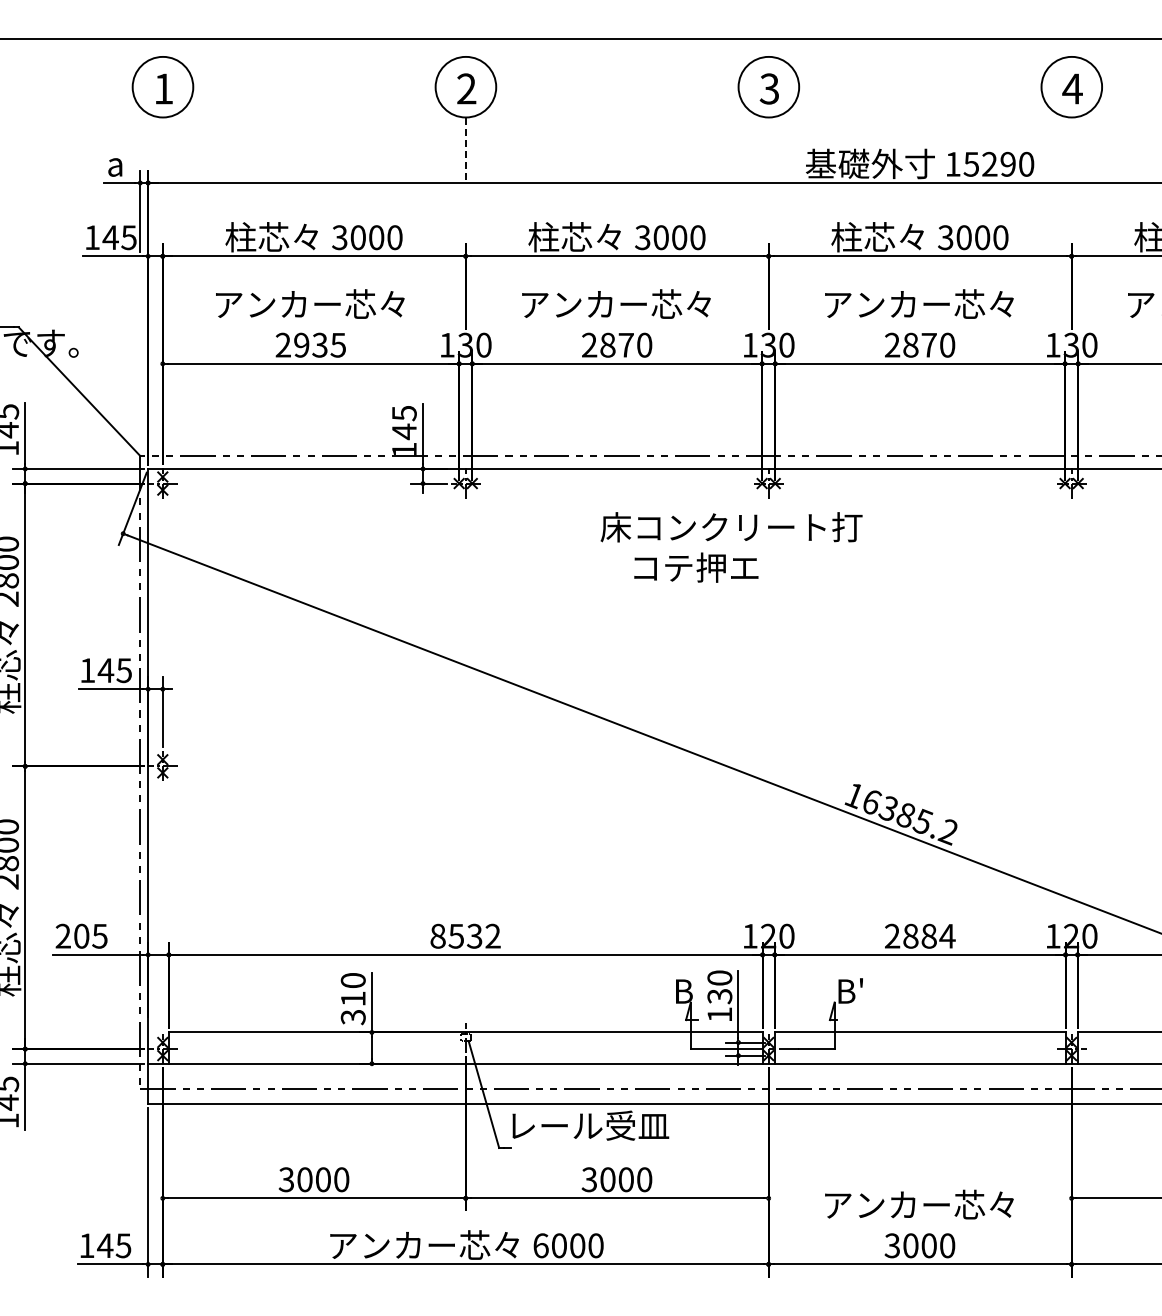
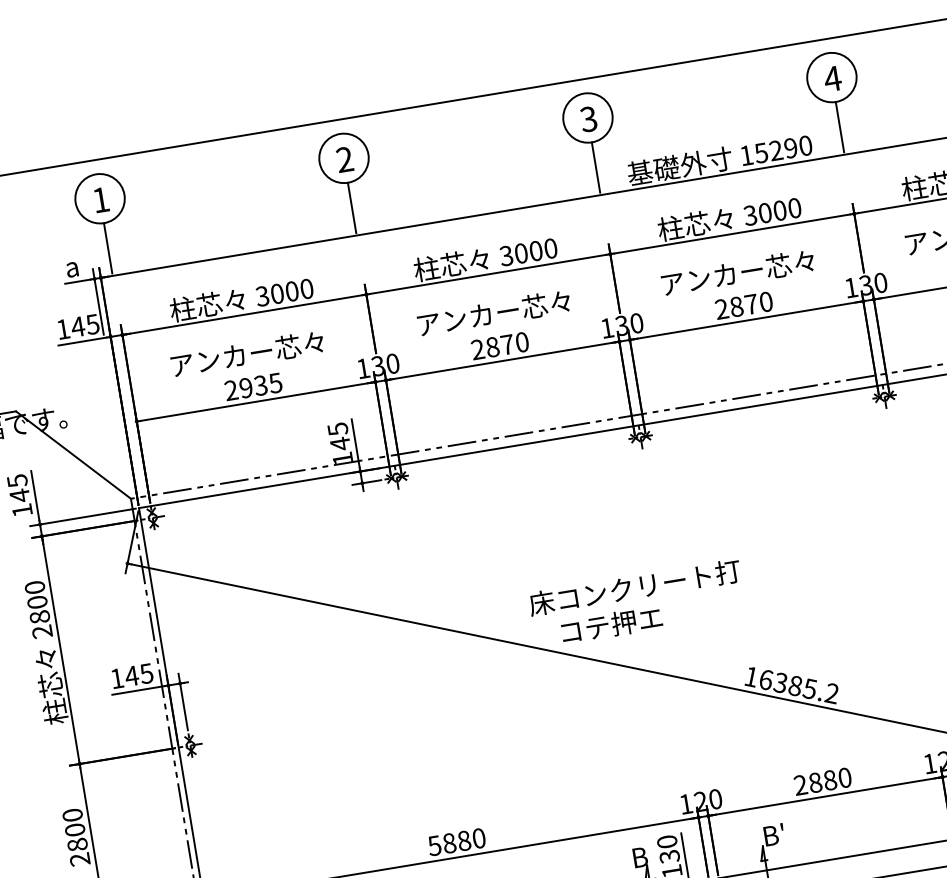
line: (162, 148) -> (107, 248), added
line: (465, 148) -> (351, 207), dashed -> solid
line: (768, 148) -> (595, 167), added
line: (1071, 148) -> (839, 127), added
text: (731, 547) -> (637, 603), moved
text: (465, 935) -> (456, 841), 8532 -> 5880
text: (947, 935) -> (844, 777), 2884 -> 2880

